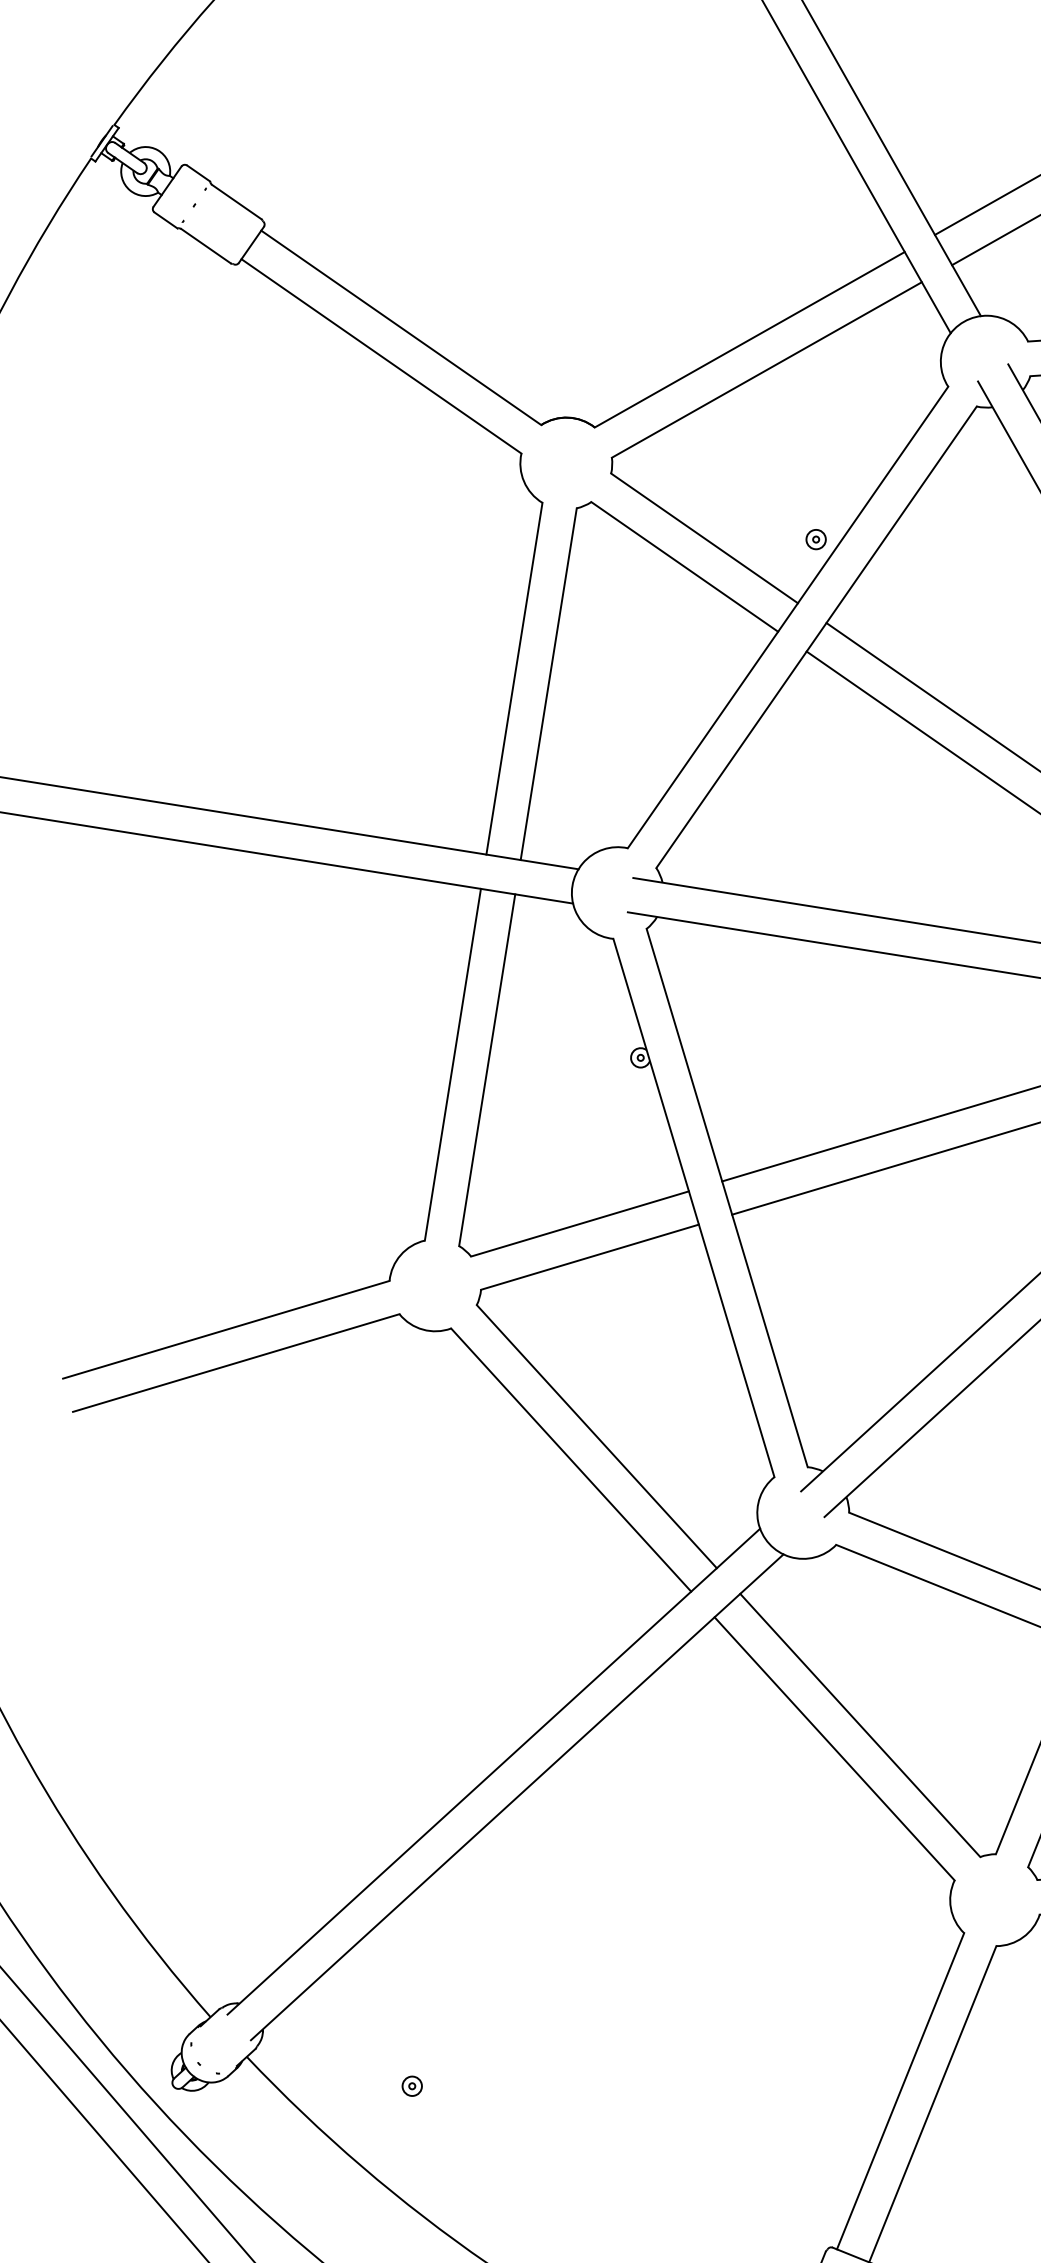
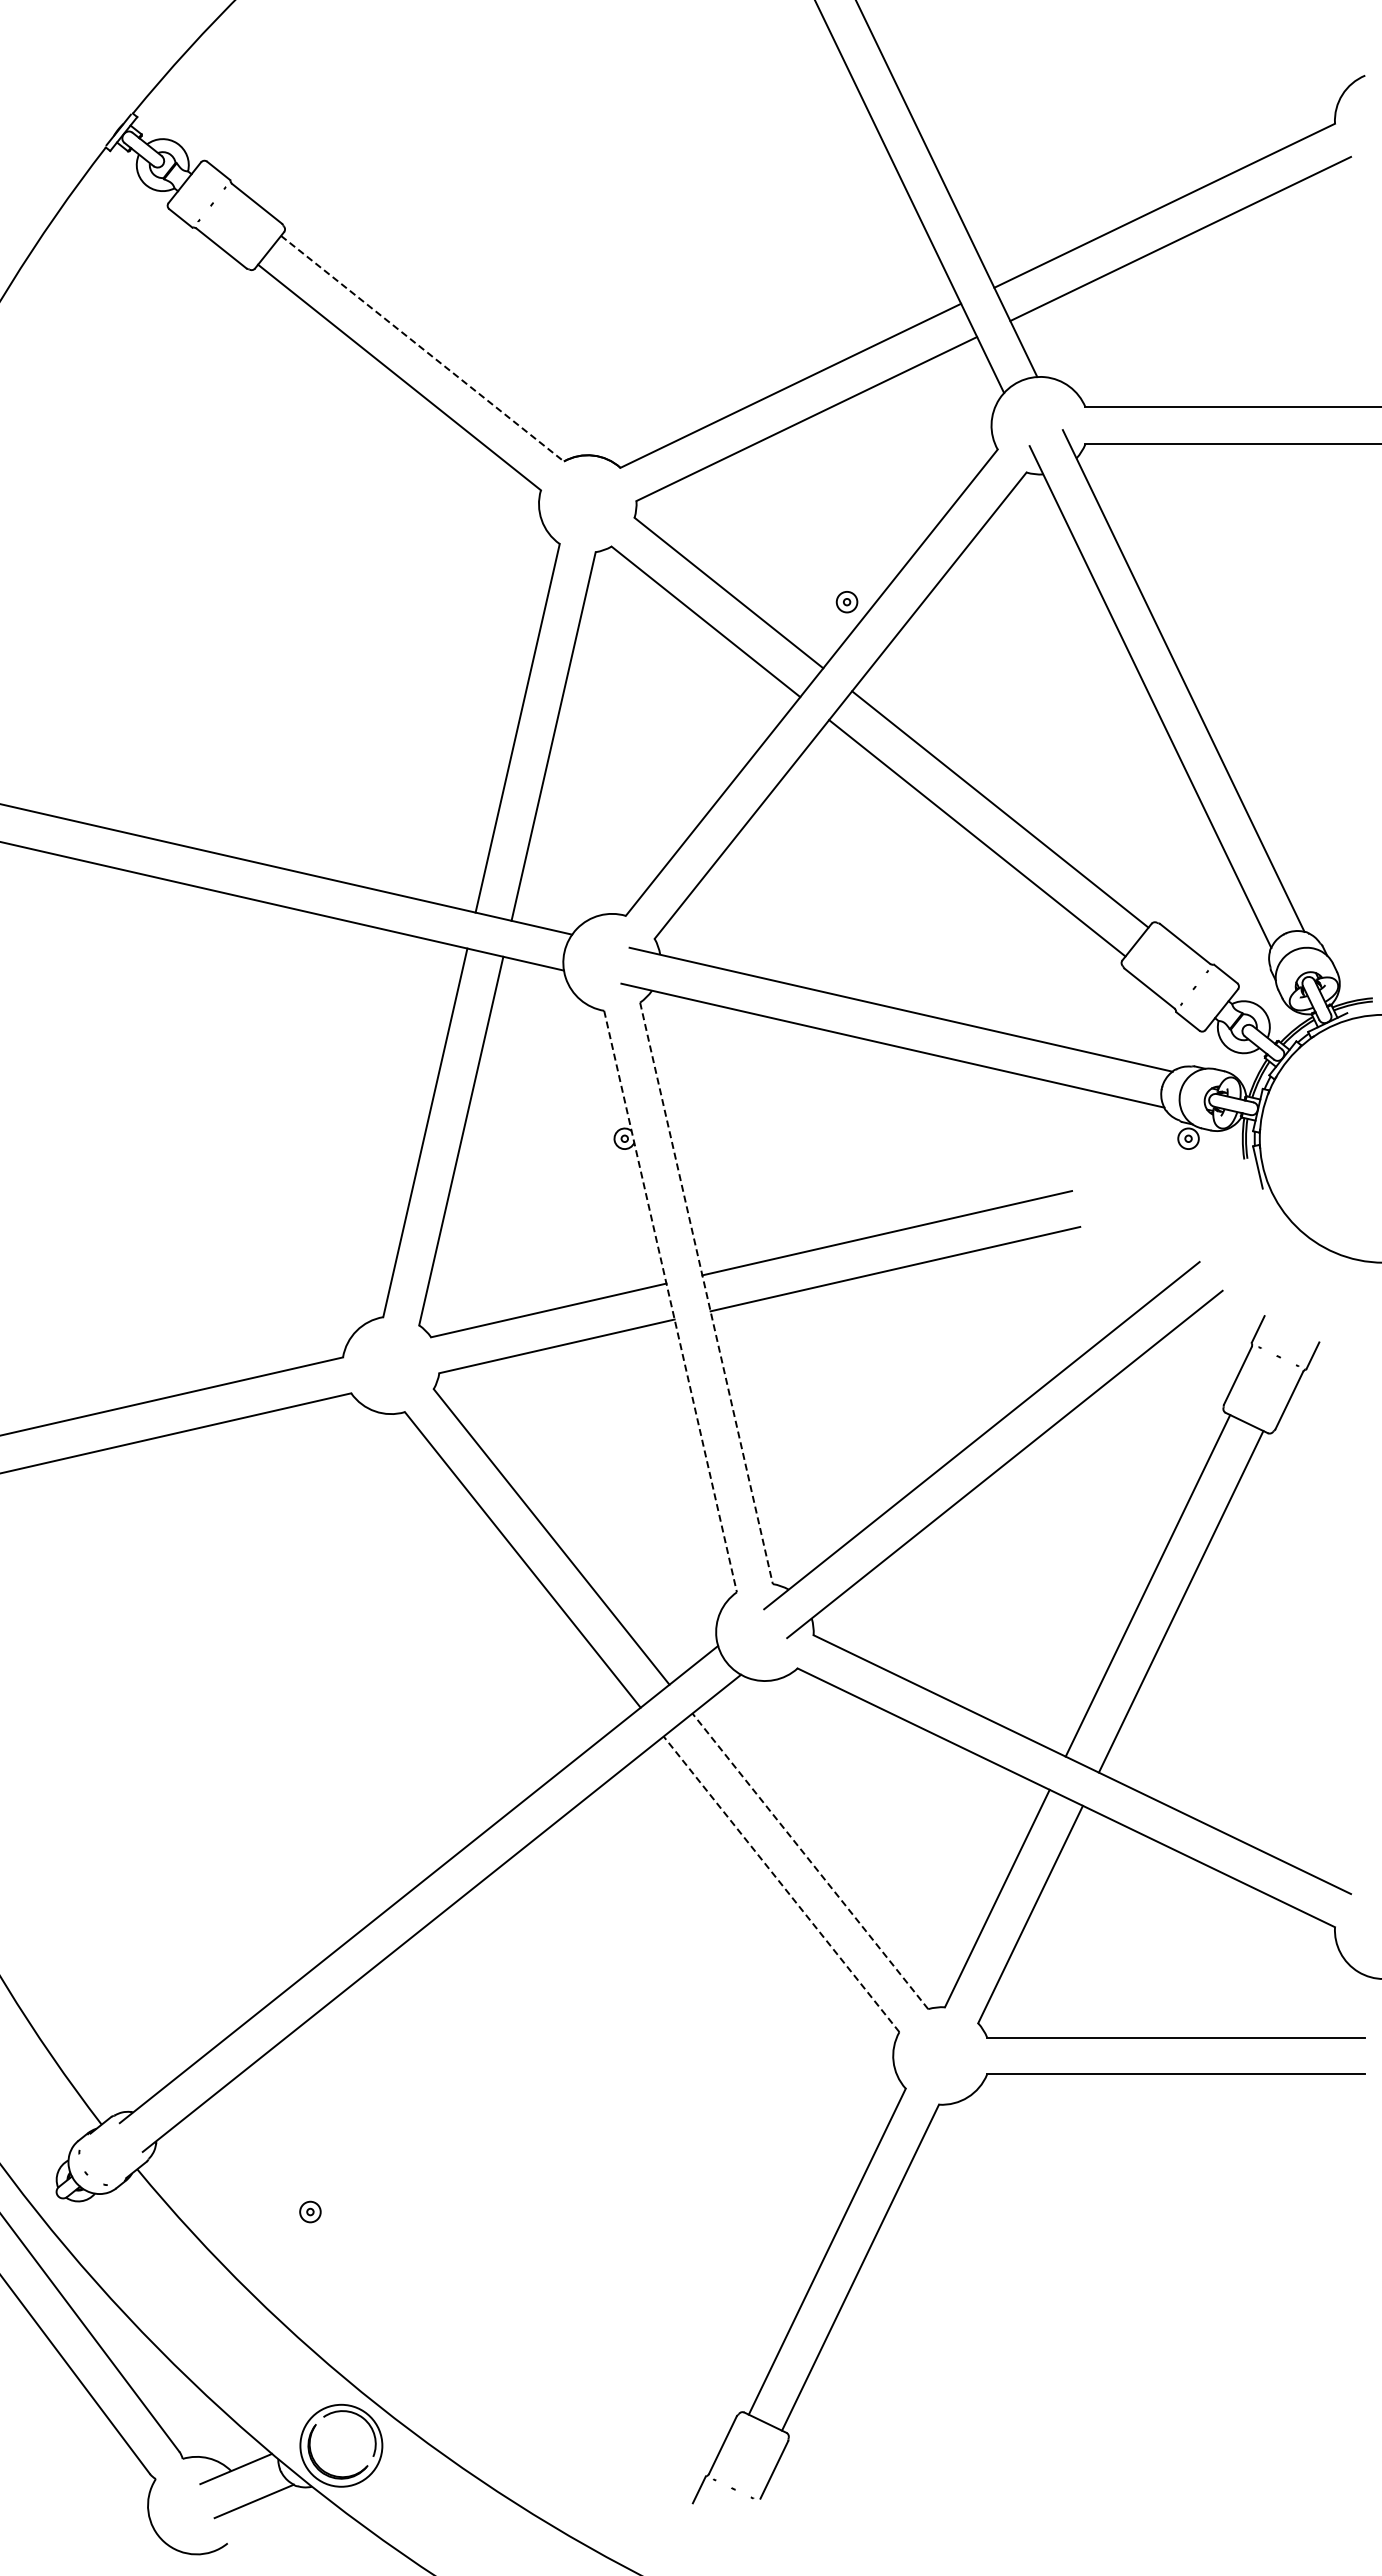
line: (401, 327) -> (422, 348), solid -> dashed
line: (727, 1198) -> (706, 1293), solid -> dashed
line: (693, 1208) -> (670, 1302), solid -> dashed
line: (860, 1724) -> (810, 1860), solid -> dashed
line: (834, 1748) -> (781, 1883), solid -> dashed

